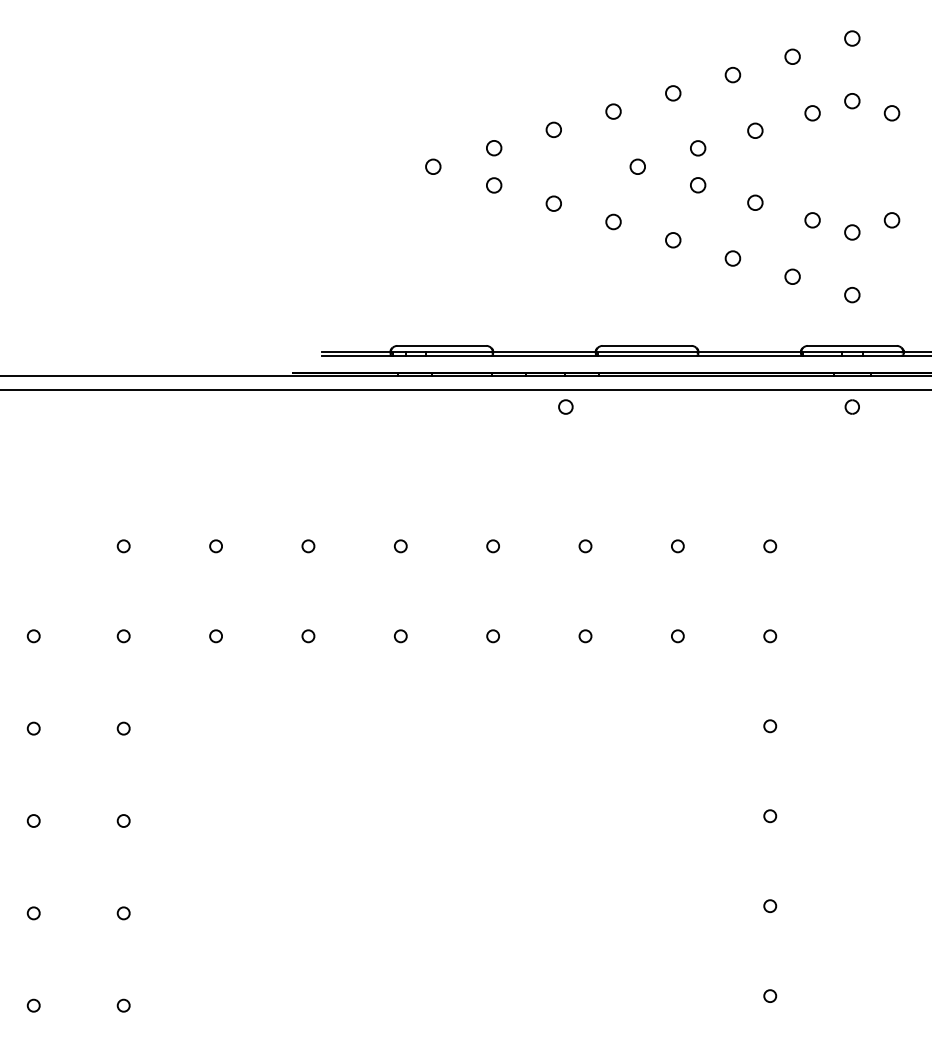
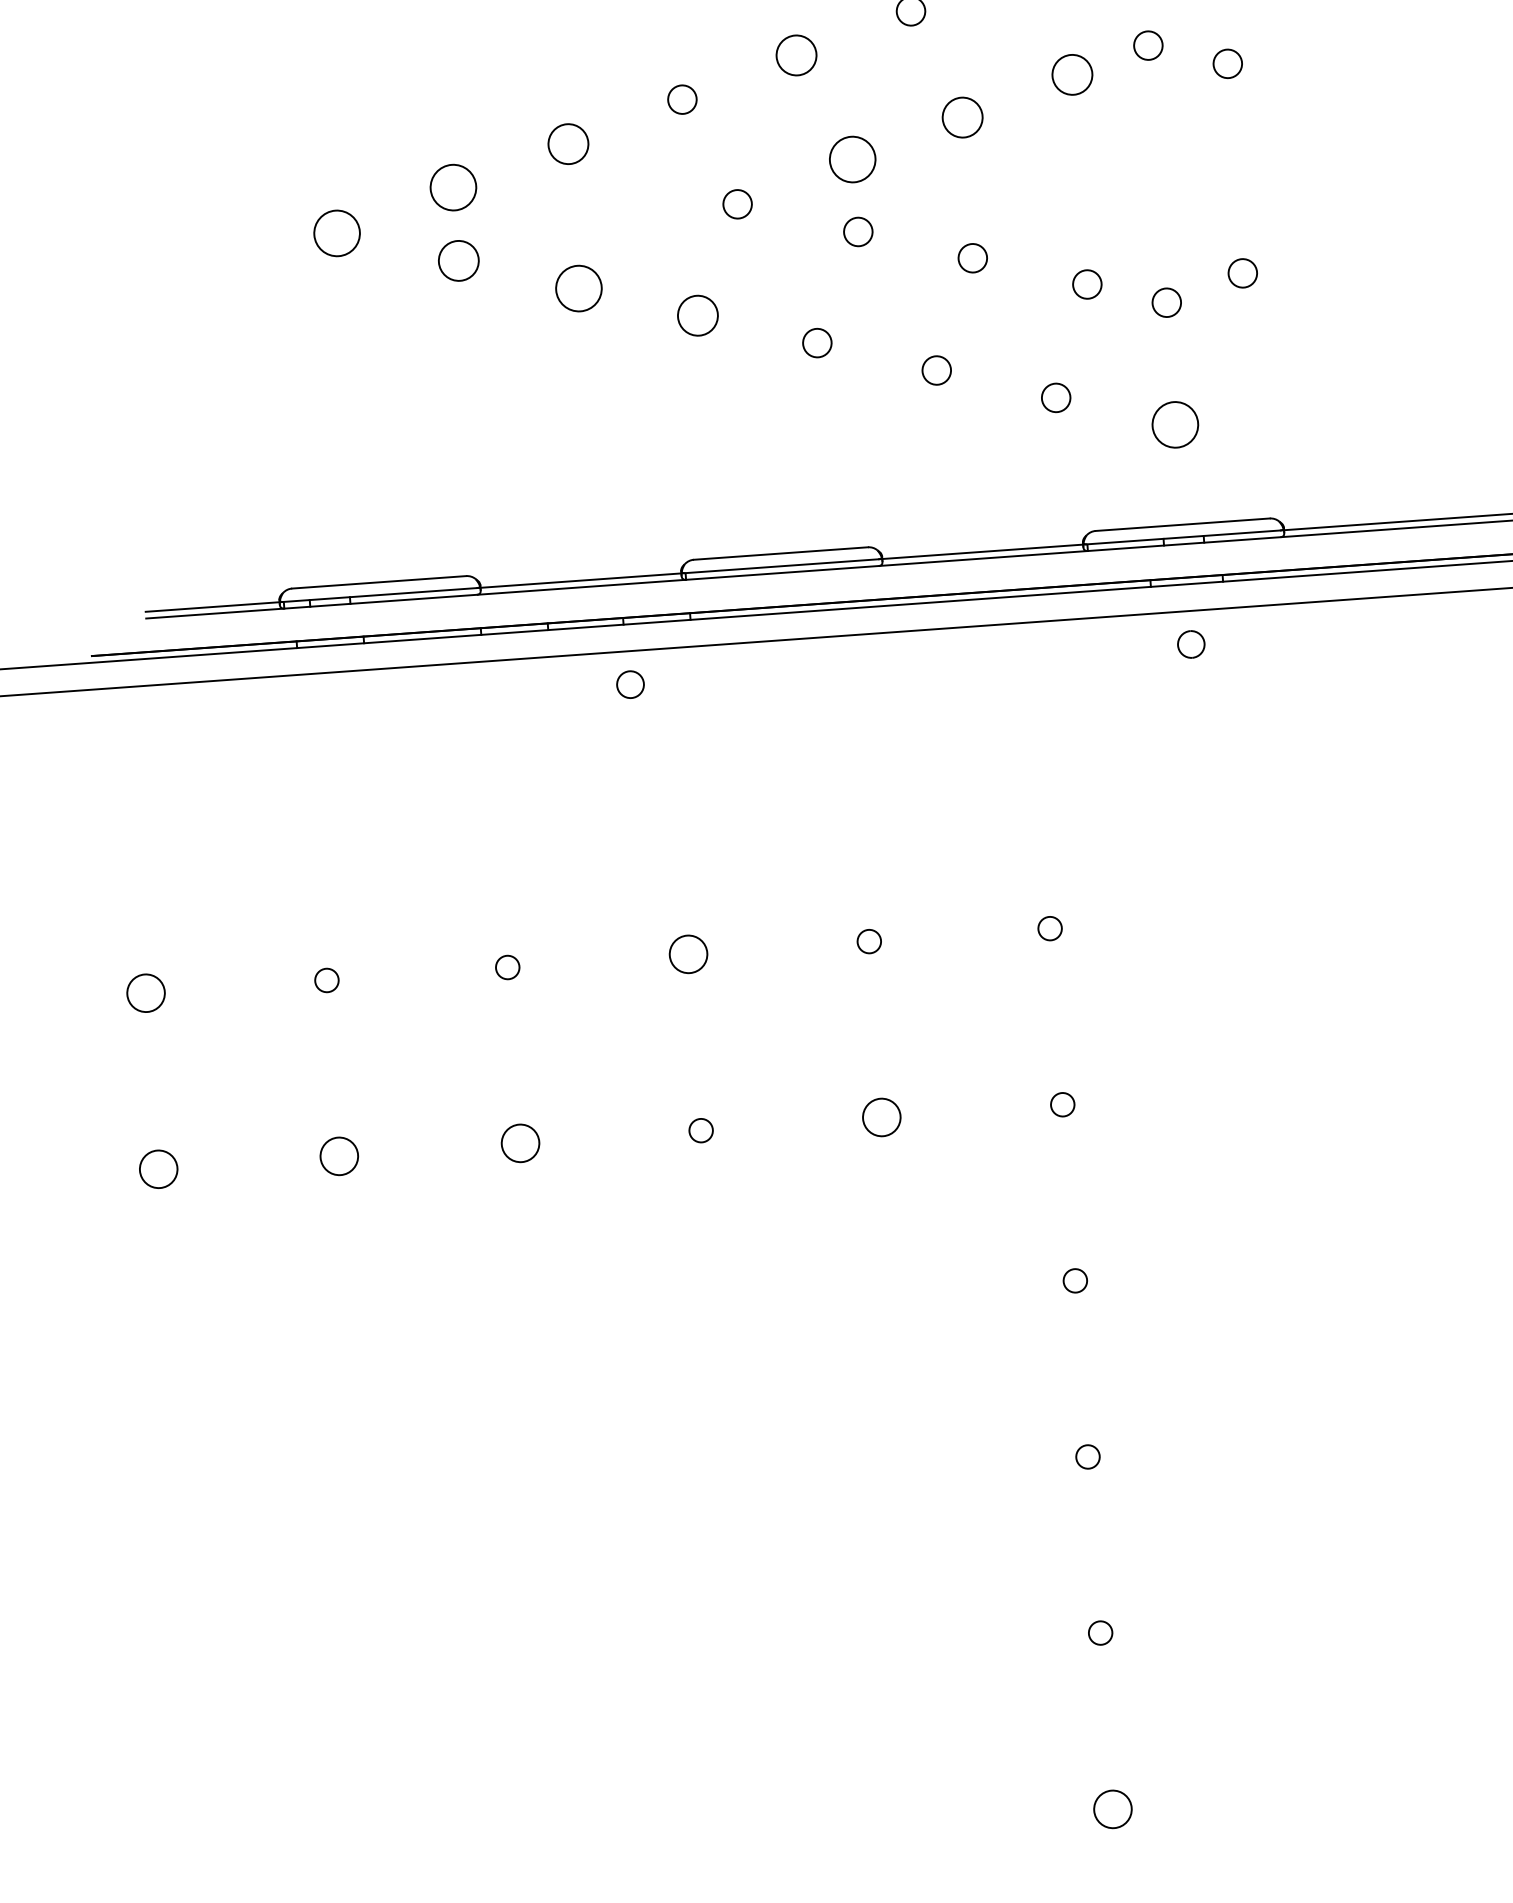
circle: (673, 93) -> (797, 55), size x1.4
circle: (812, 113) -> (1072, 75), size x1.4
circle: (553, 129) -> (567, 143), size x1.4
circle: (755, 130) -> (962, 116), size x1.4
circle: (494, 148) -> (454, 188), size x1.6
circle: (698, 148) -> (853, 159), size x1.6
circle: (433, 166) -> (337, 232), size x1.6
circle: (494, 185) -> (459, 260), size x1.4
circle: (553, 203) -> (577, 287), size x1.6
circle: (613, 221) -> (697, 314), size x1.4
circle: (852, 295) -> (1175, 426), size x1.6
circle: (308, 546) -> (146, 993), size x1.6
circle: (585, 546) -> (688, 954), size x1.6
circle: (308, 636) -> (158, 1169), size x1.6
circle: (400, 636) -> (339, 1157), size x1.6
circle: (492, 636) -> (519, 1144), size x1.6
circle: (677, 636) -> (881, 1118), size x1.6
circle: (770, 995) -> (1113, 1807), size x1.6

